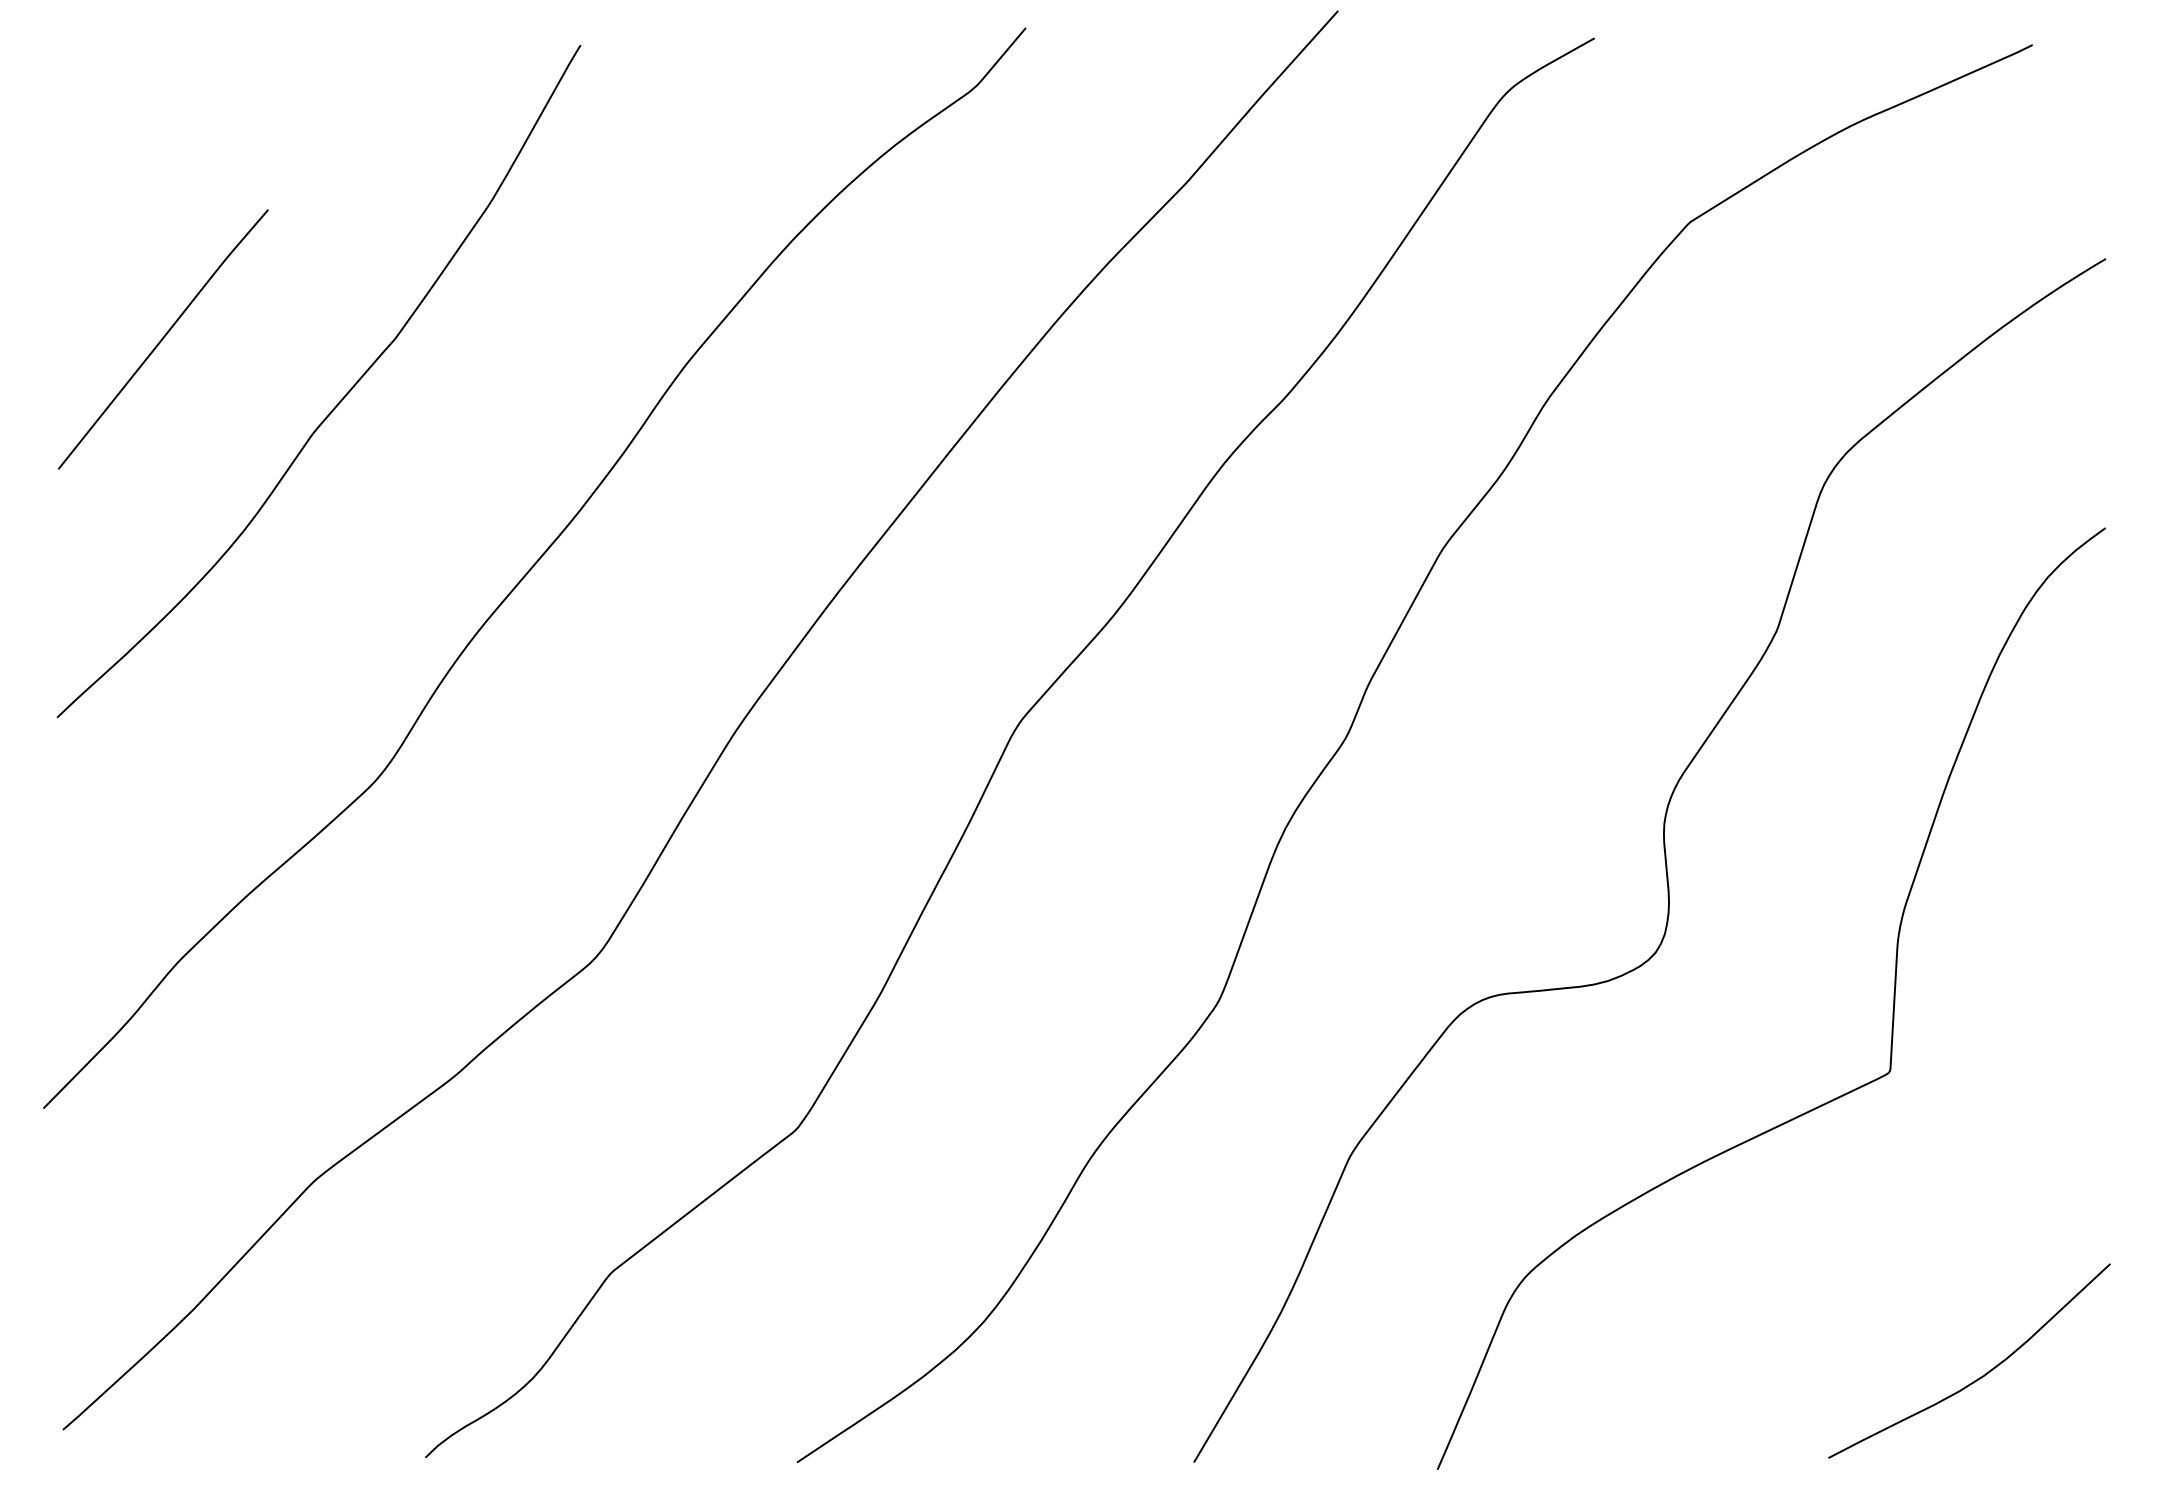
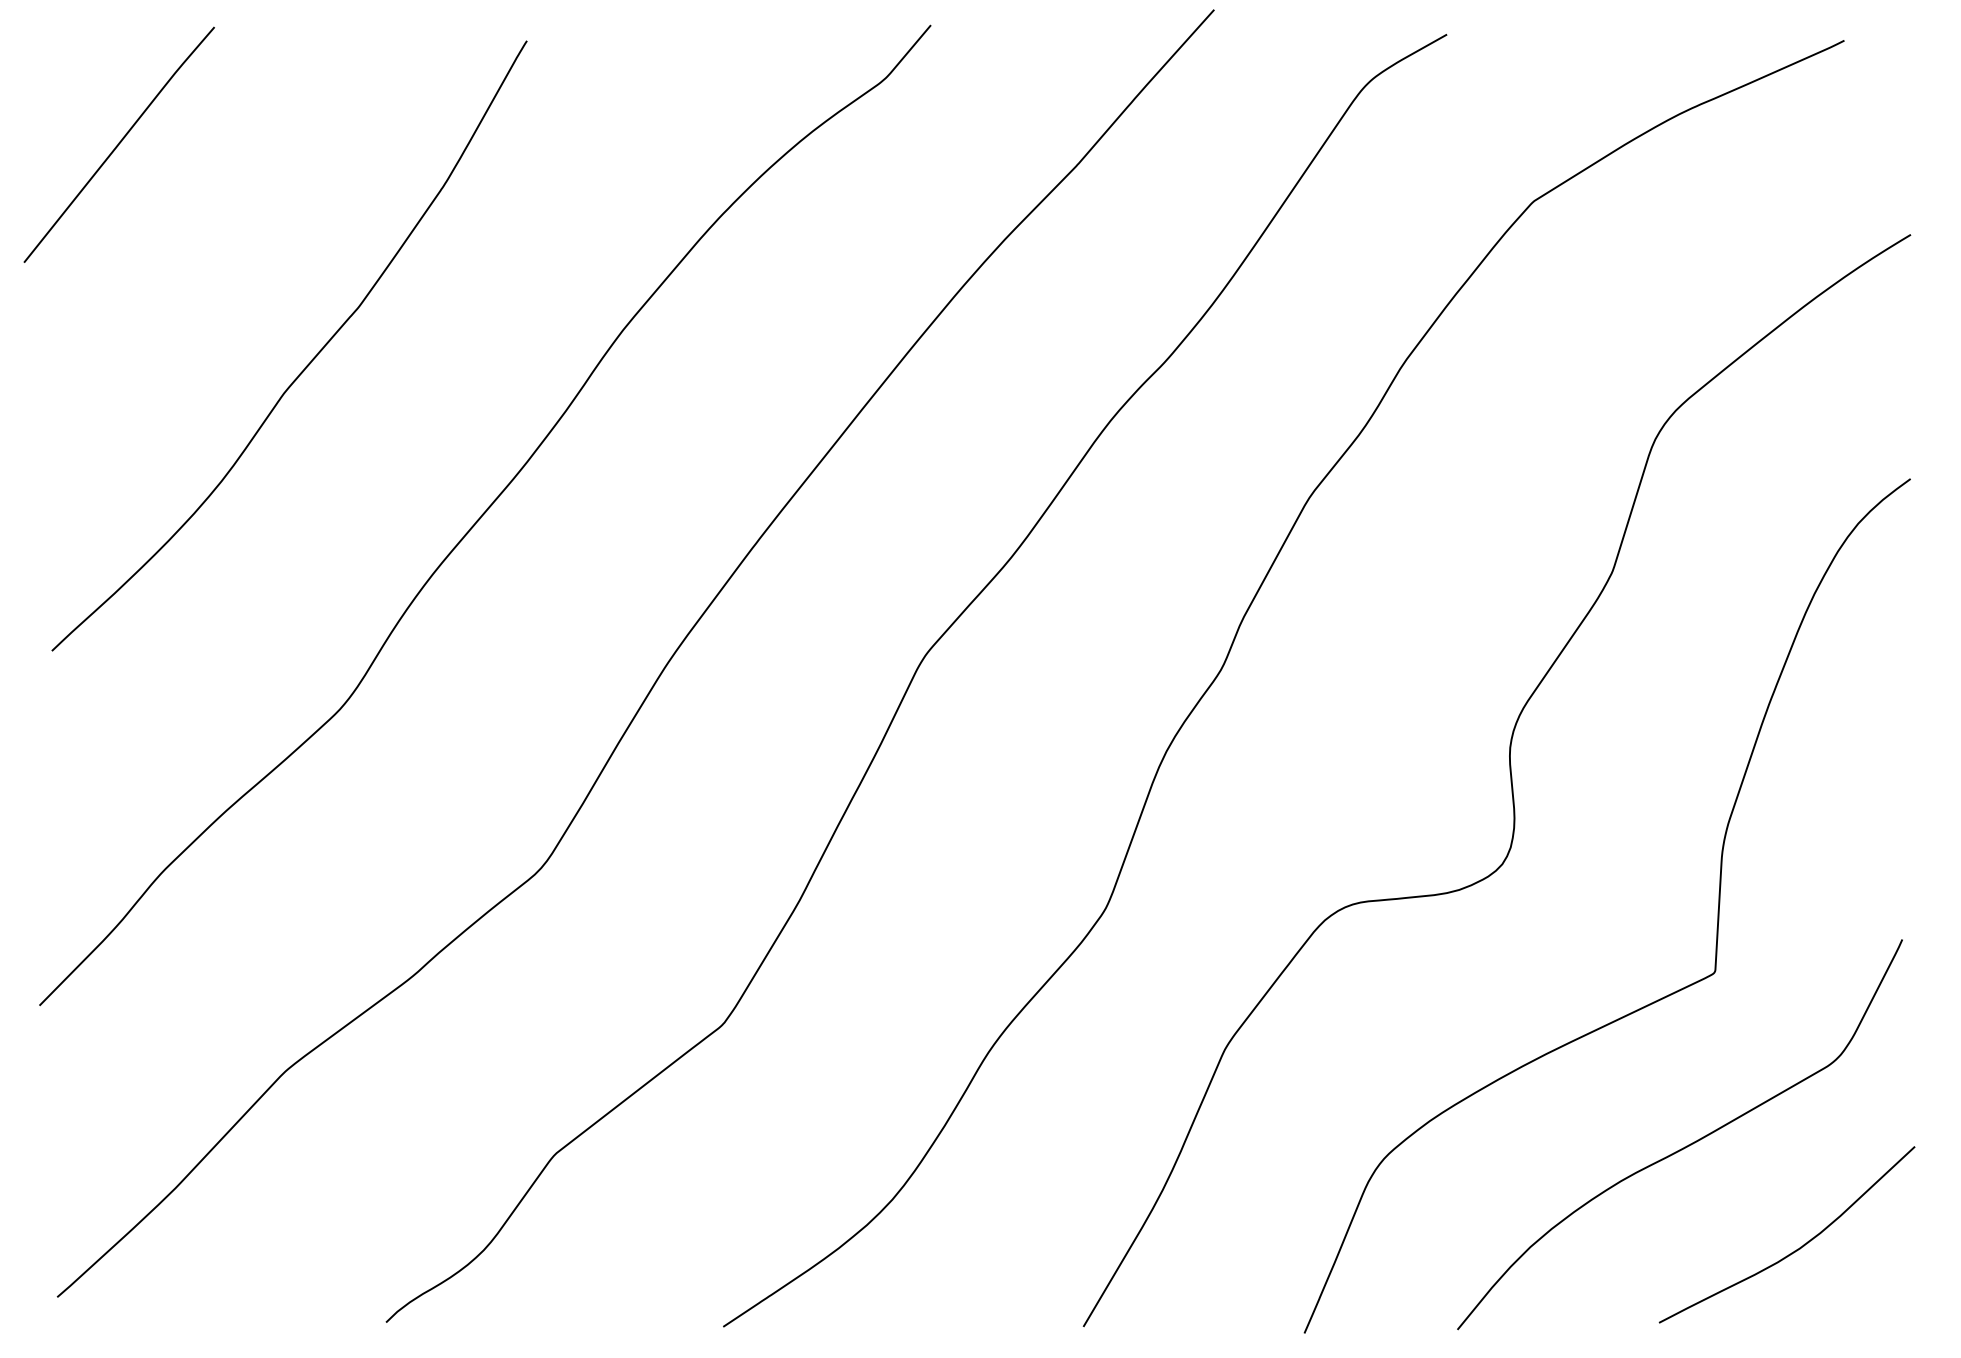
curve: (162, 339) -> (118, 144), moved
curve: (1856, 1263) -> (1684, 1146), added

